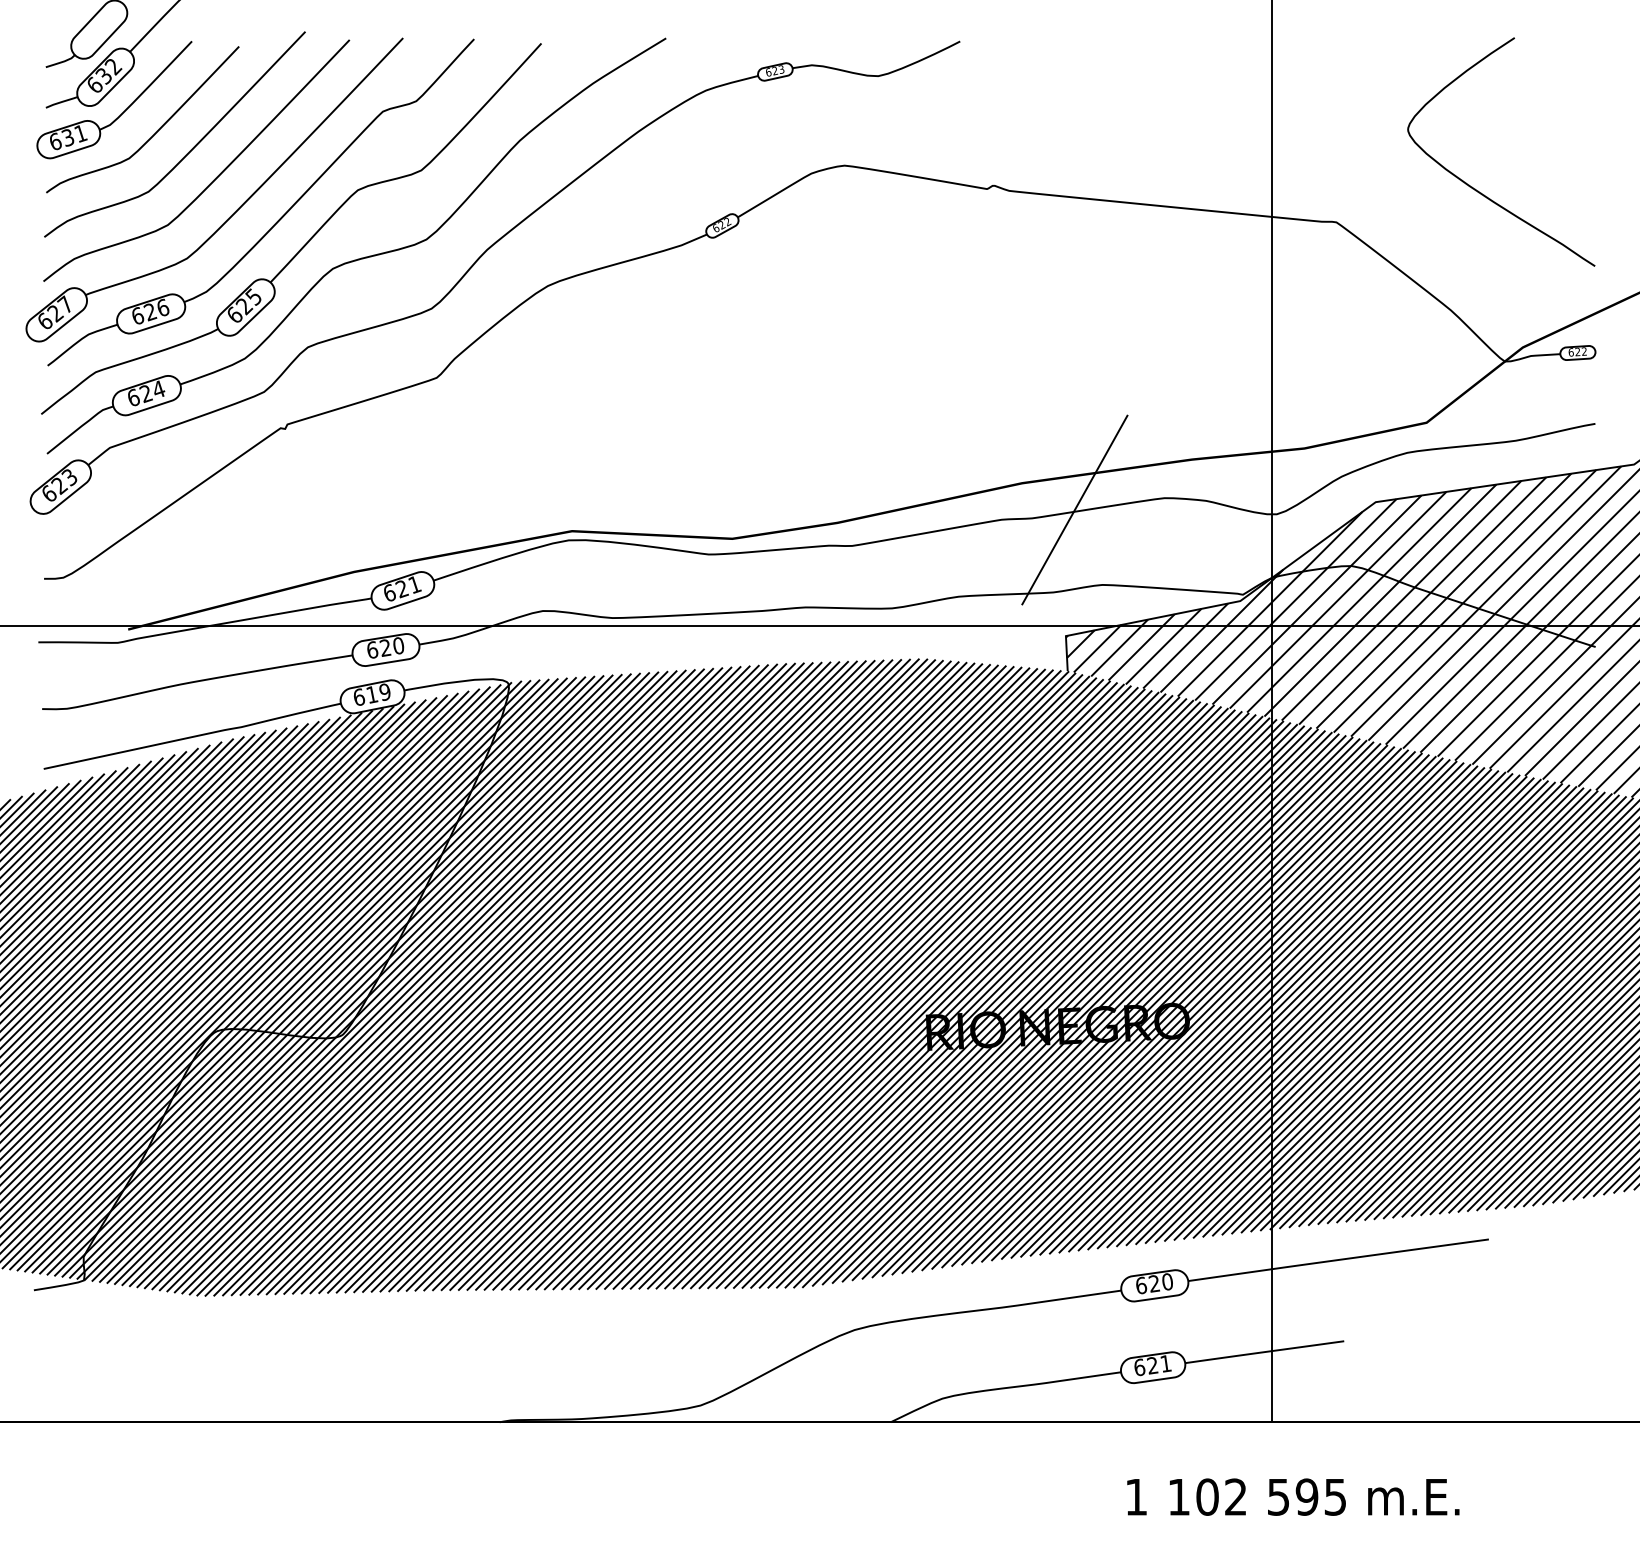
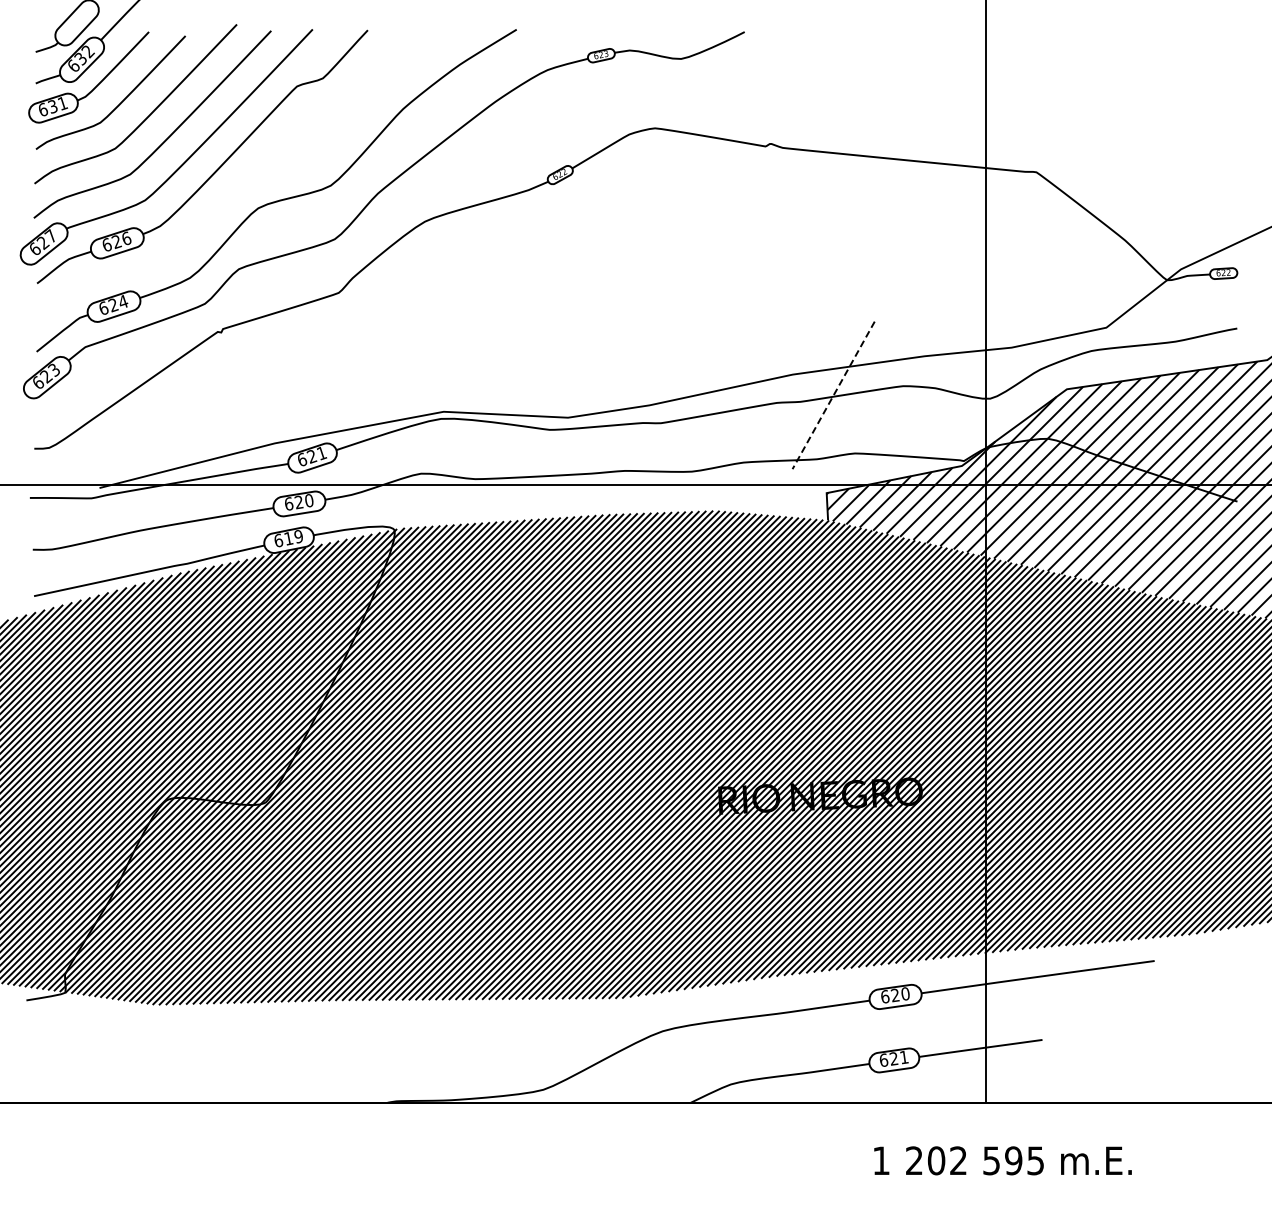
curve: (1477, 189) -> (1145, 146), removed
part: (304, 243) -> (236, 188), removed
line: (1074, 510) -> (833, 395), solid -> dashed
text: (1179, 1496) -> (914, 1160), 102 -> 202

